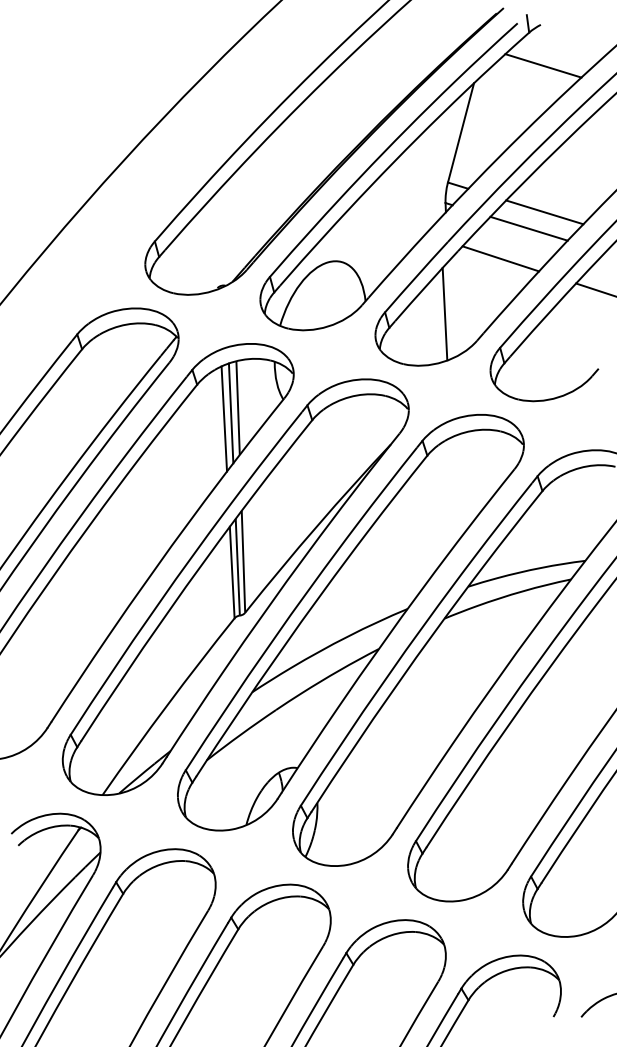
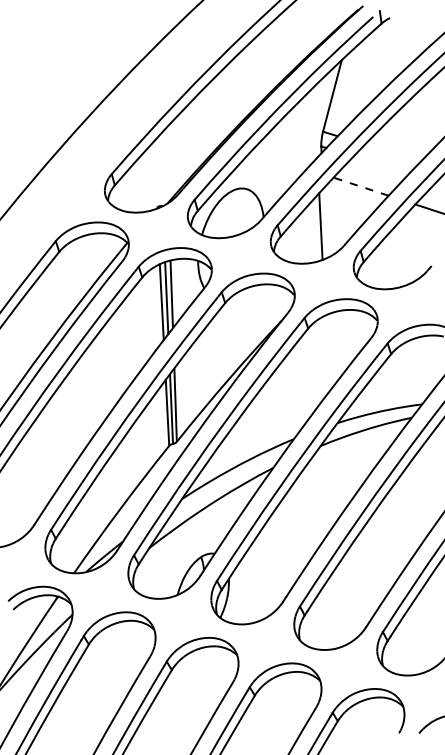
line: (542, 65) -> (391, 47), removed
line: (544, 211) -> (392, 152), removed
line: (529, 228) -> (381, 164), removed
line: (501, 258) -> (361, 186), solid -> dashed

